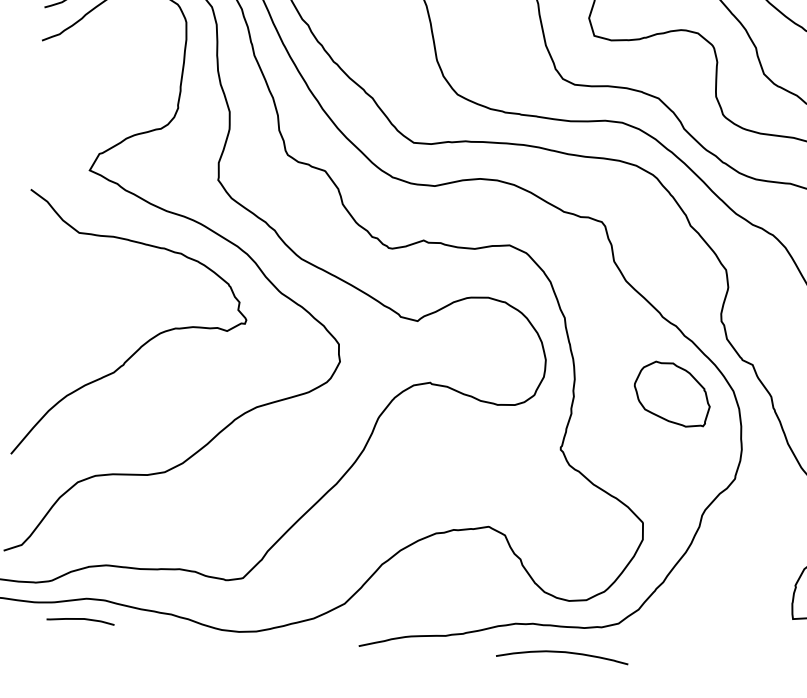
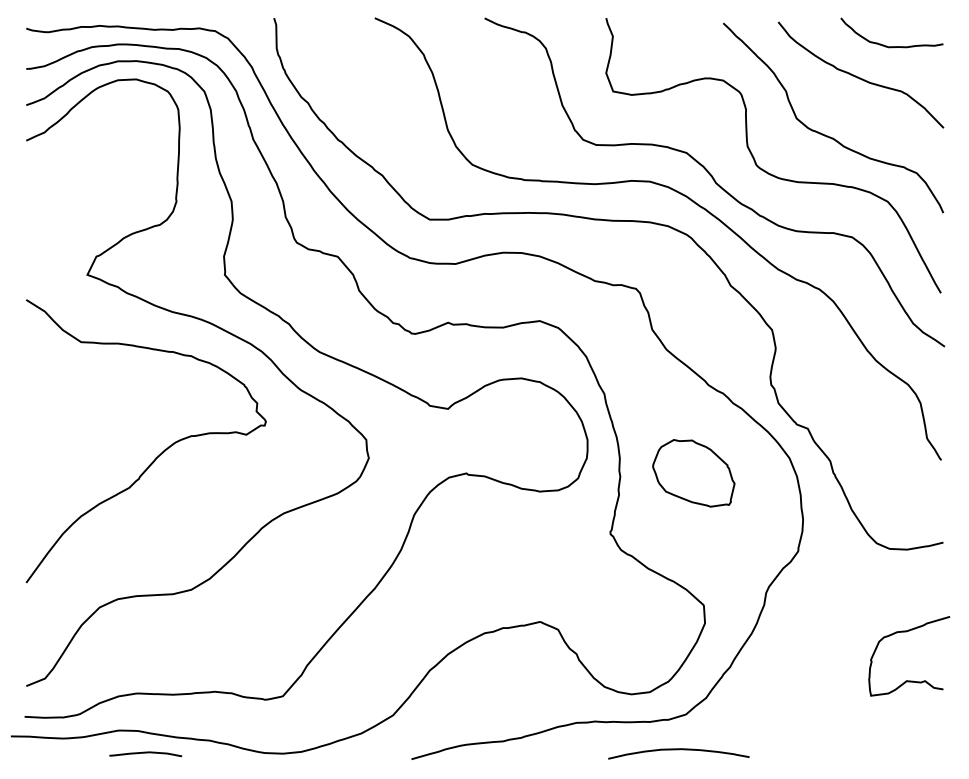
part: (672, 394) -> (693, 473), moved
curve: (80, 619) -> (145, 753), moved
curve: (562, 653) -> (678, 750), moved

